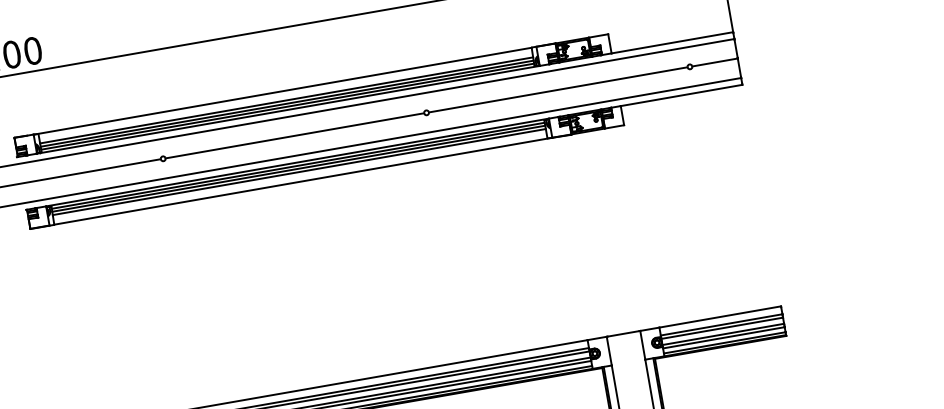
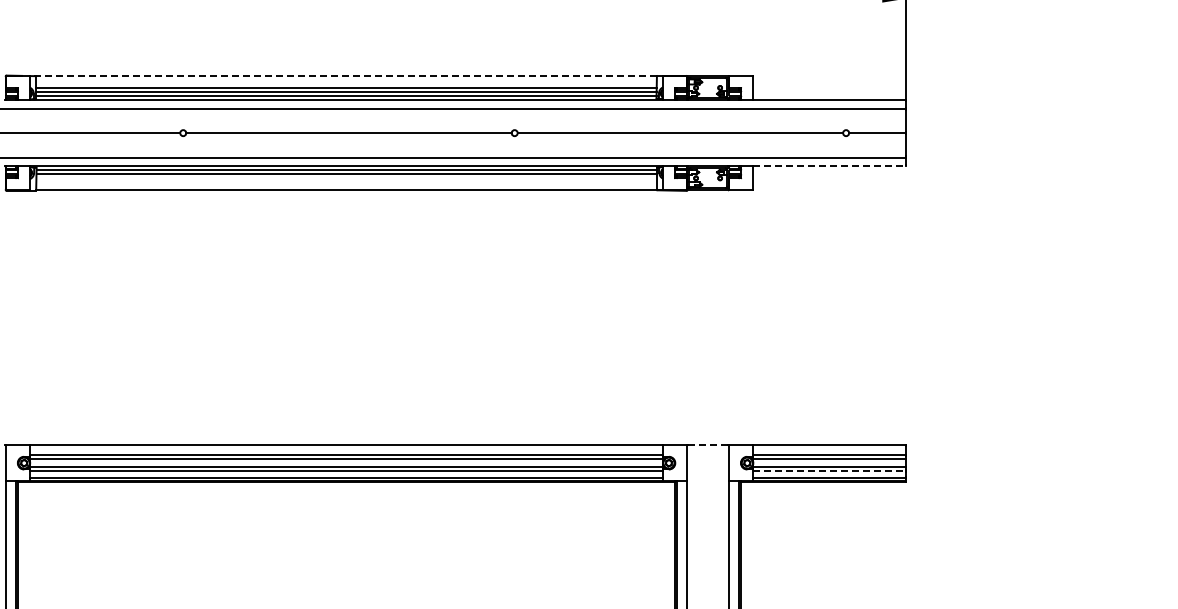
line: (282, 91) -> (343, 76), solid -> dashed
line: (681, 95) -> (829, 166), solid -> dashed
line: (299, 172) -> (346, 178), removed
line: (623, 334) -> (708, 445), solid -> dashed
line: (723, 338) -> (829, 471), solid -> dashed

